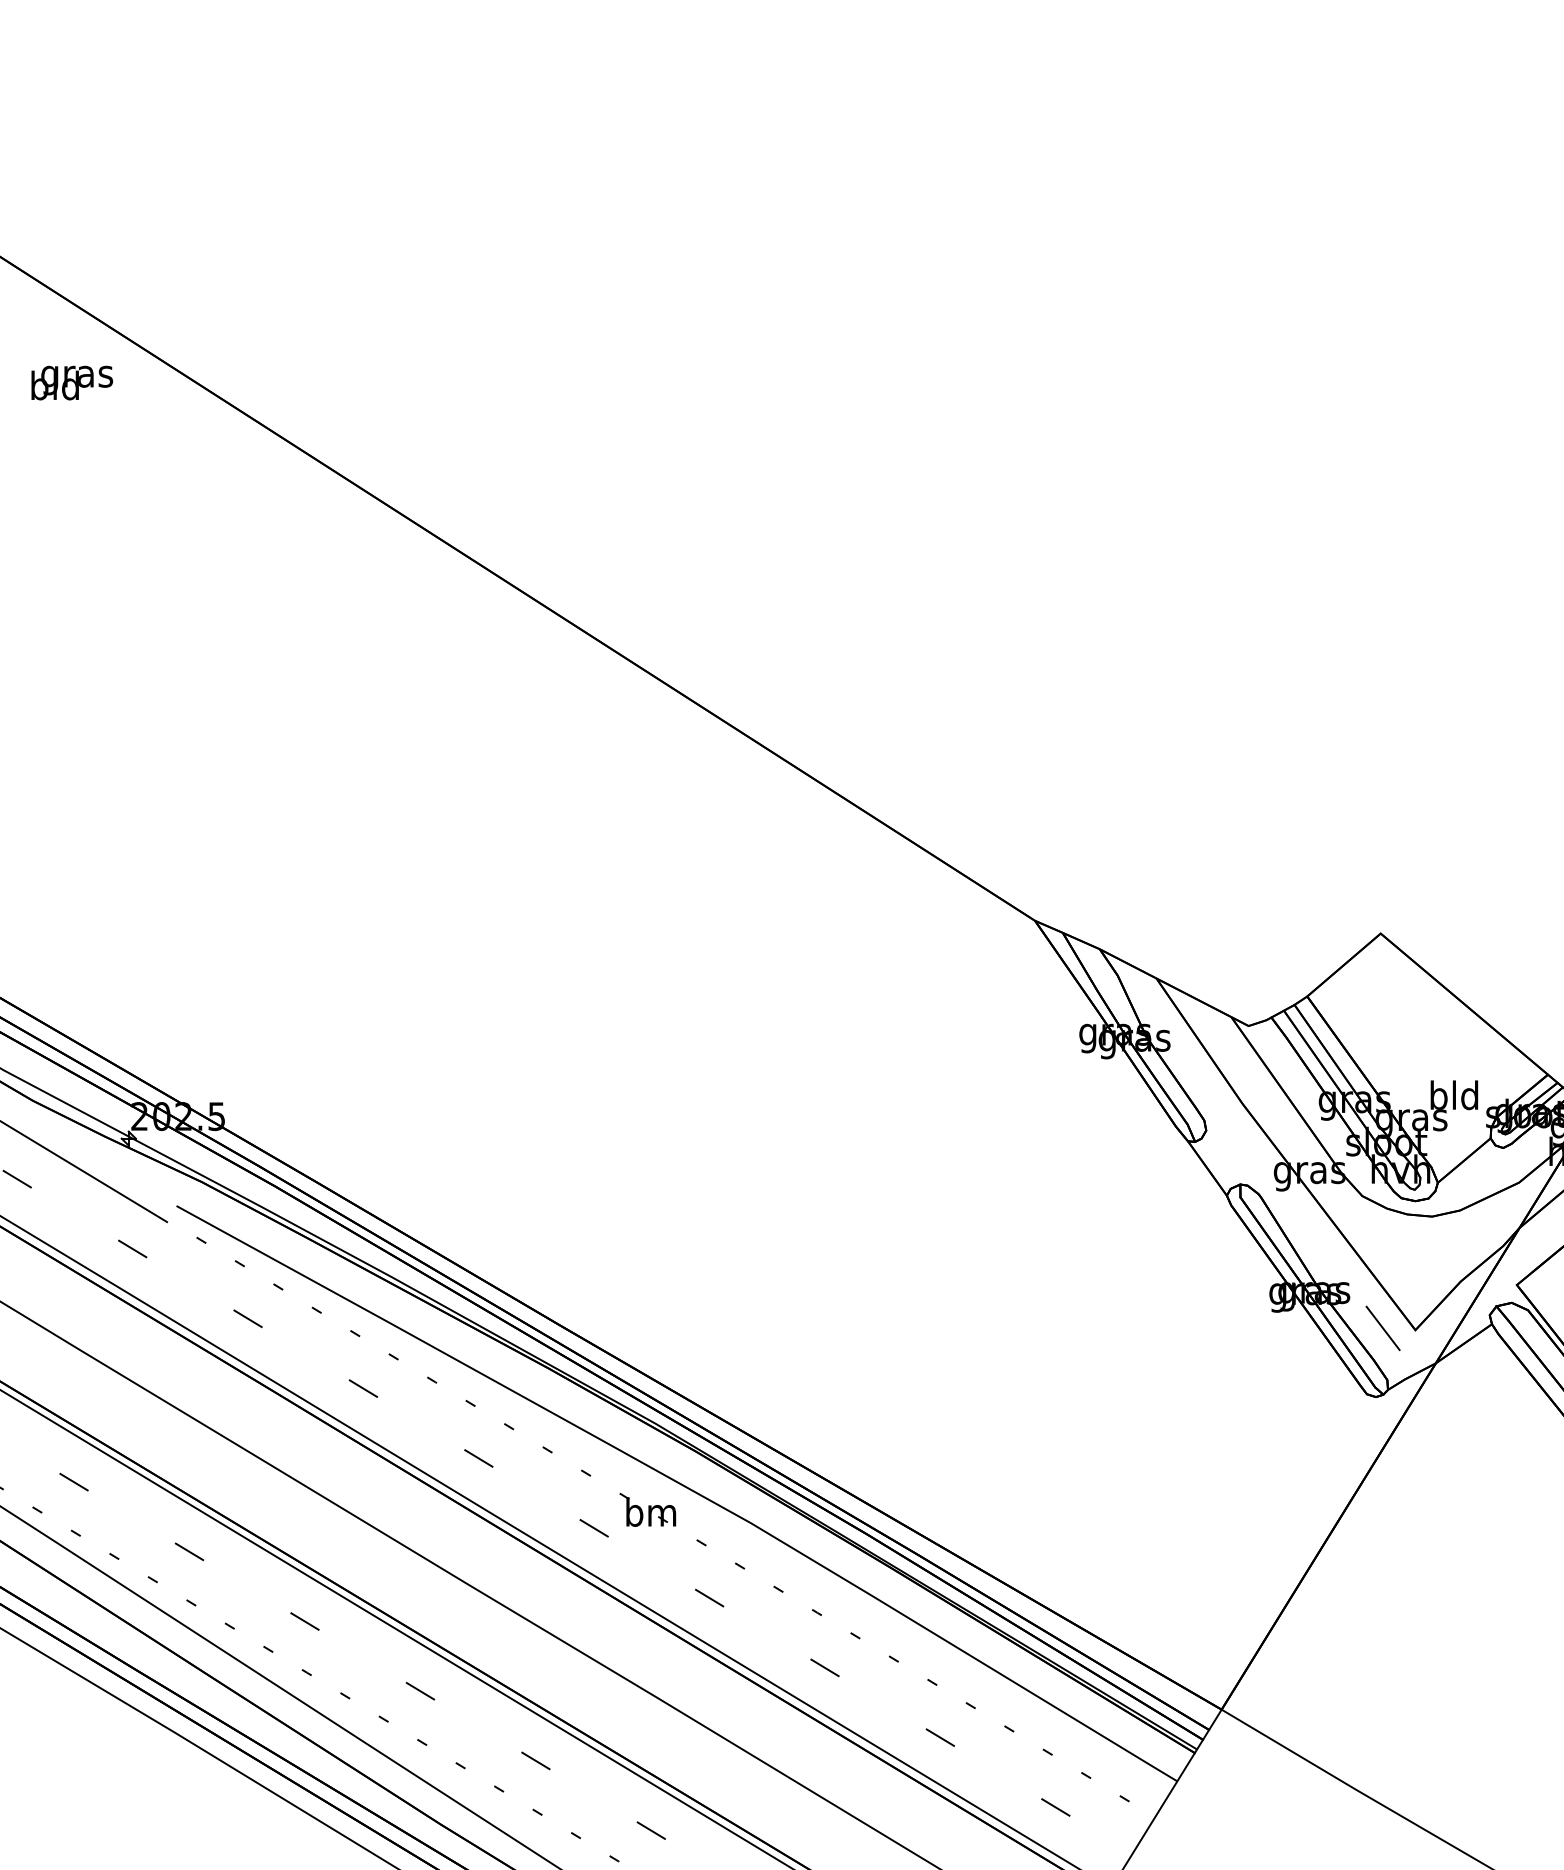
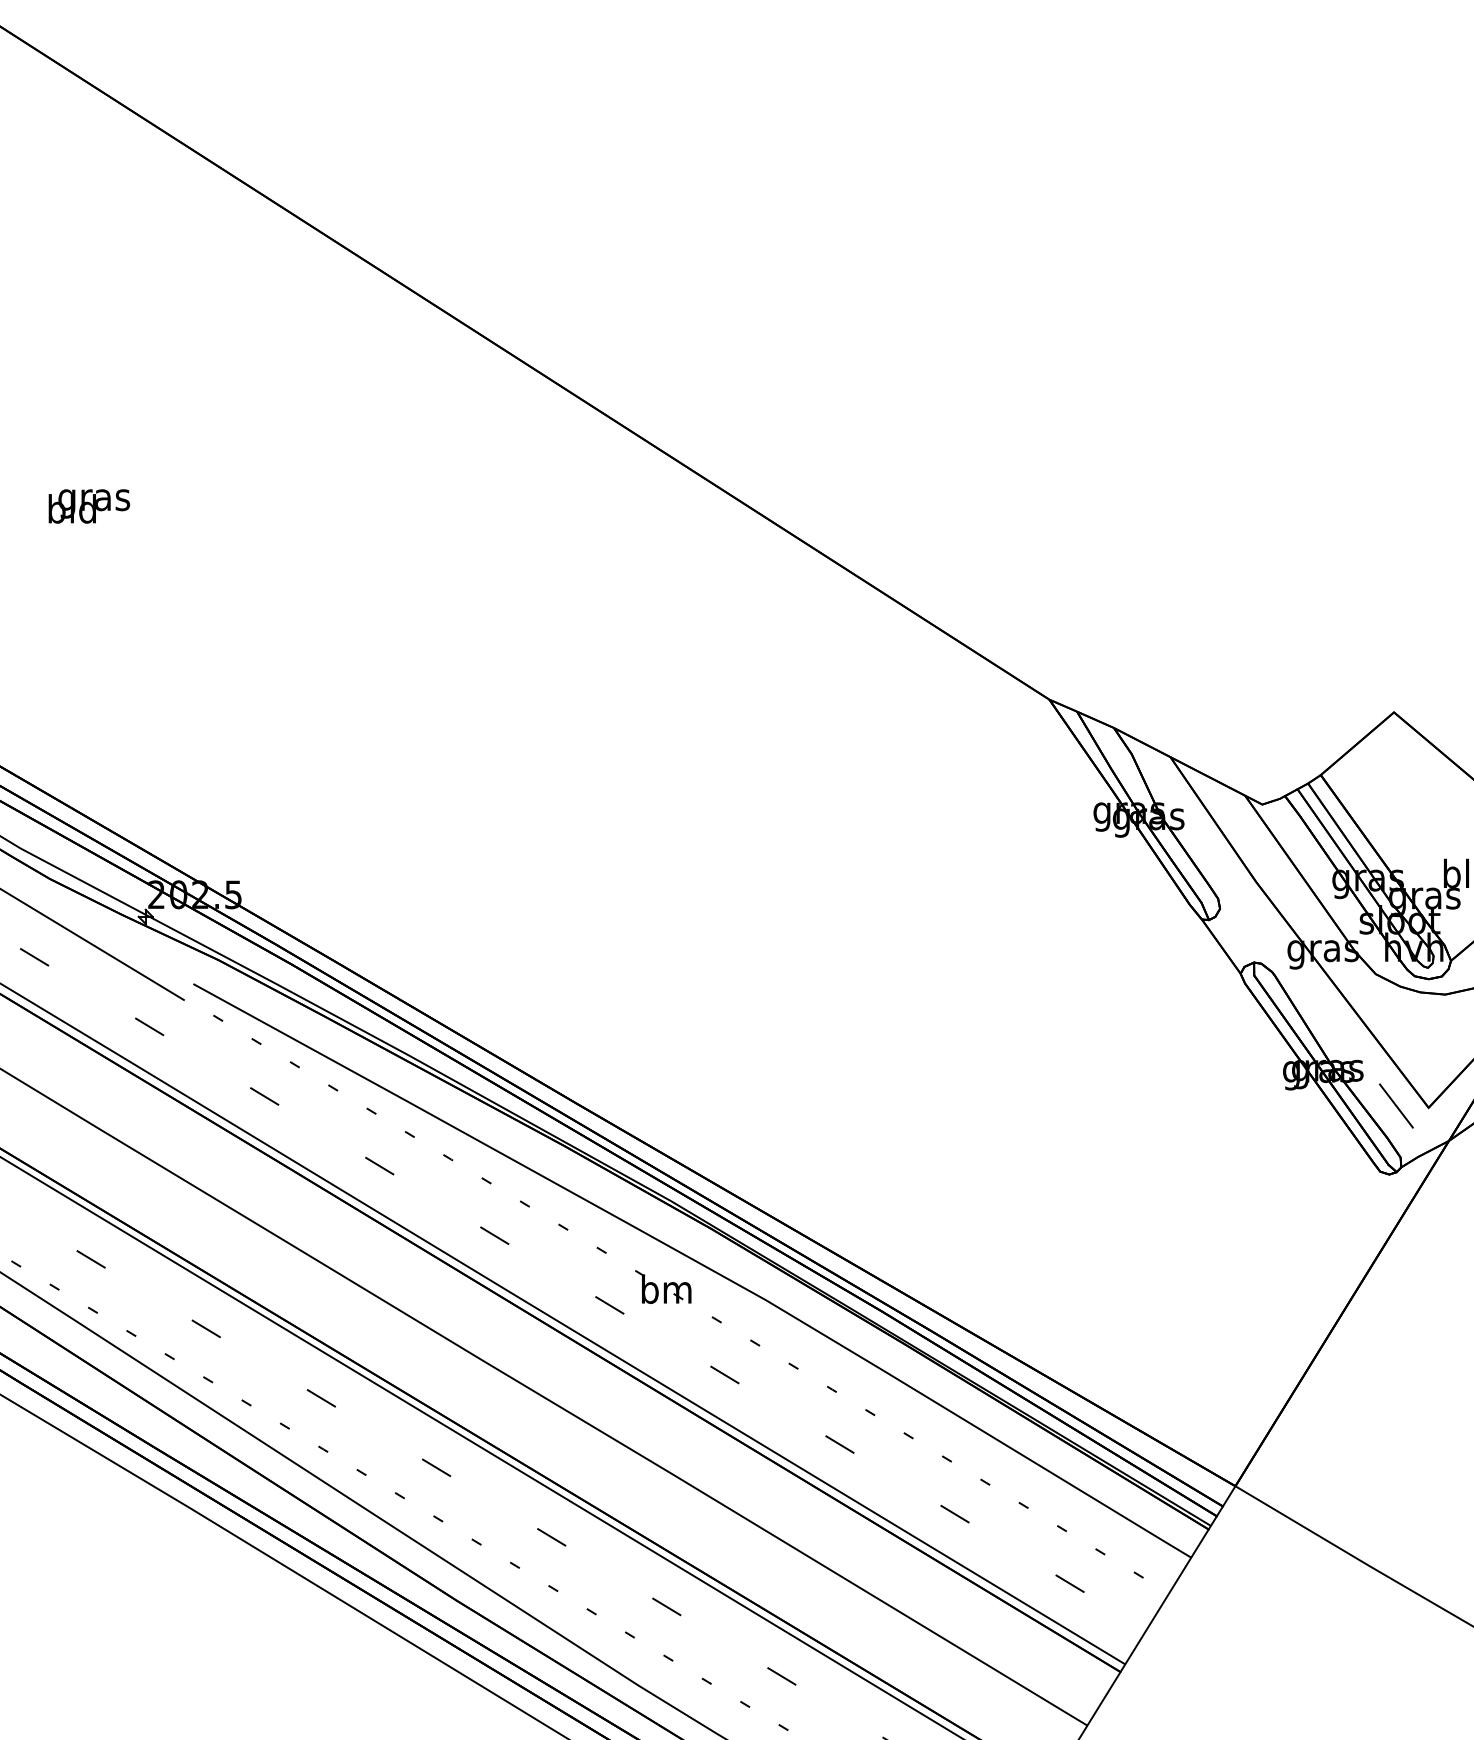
text: (72, 382) -> (89, 505), moved

